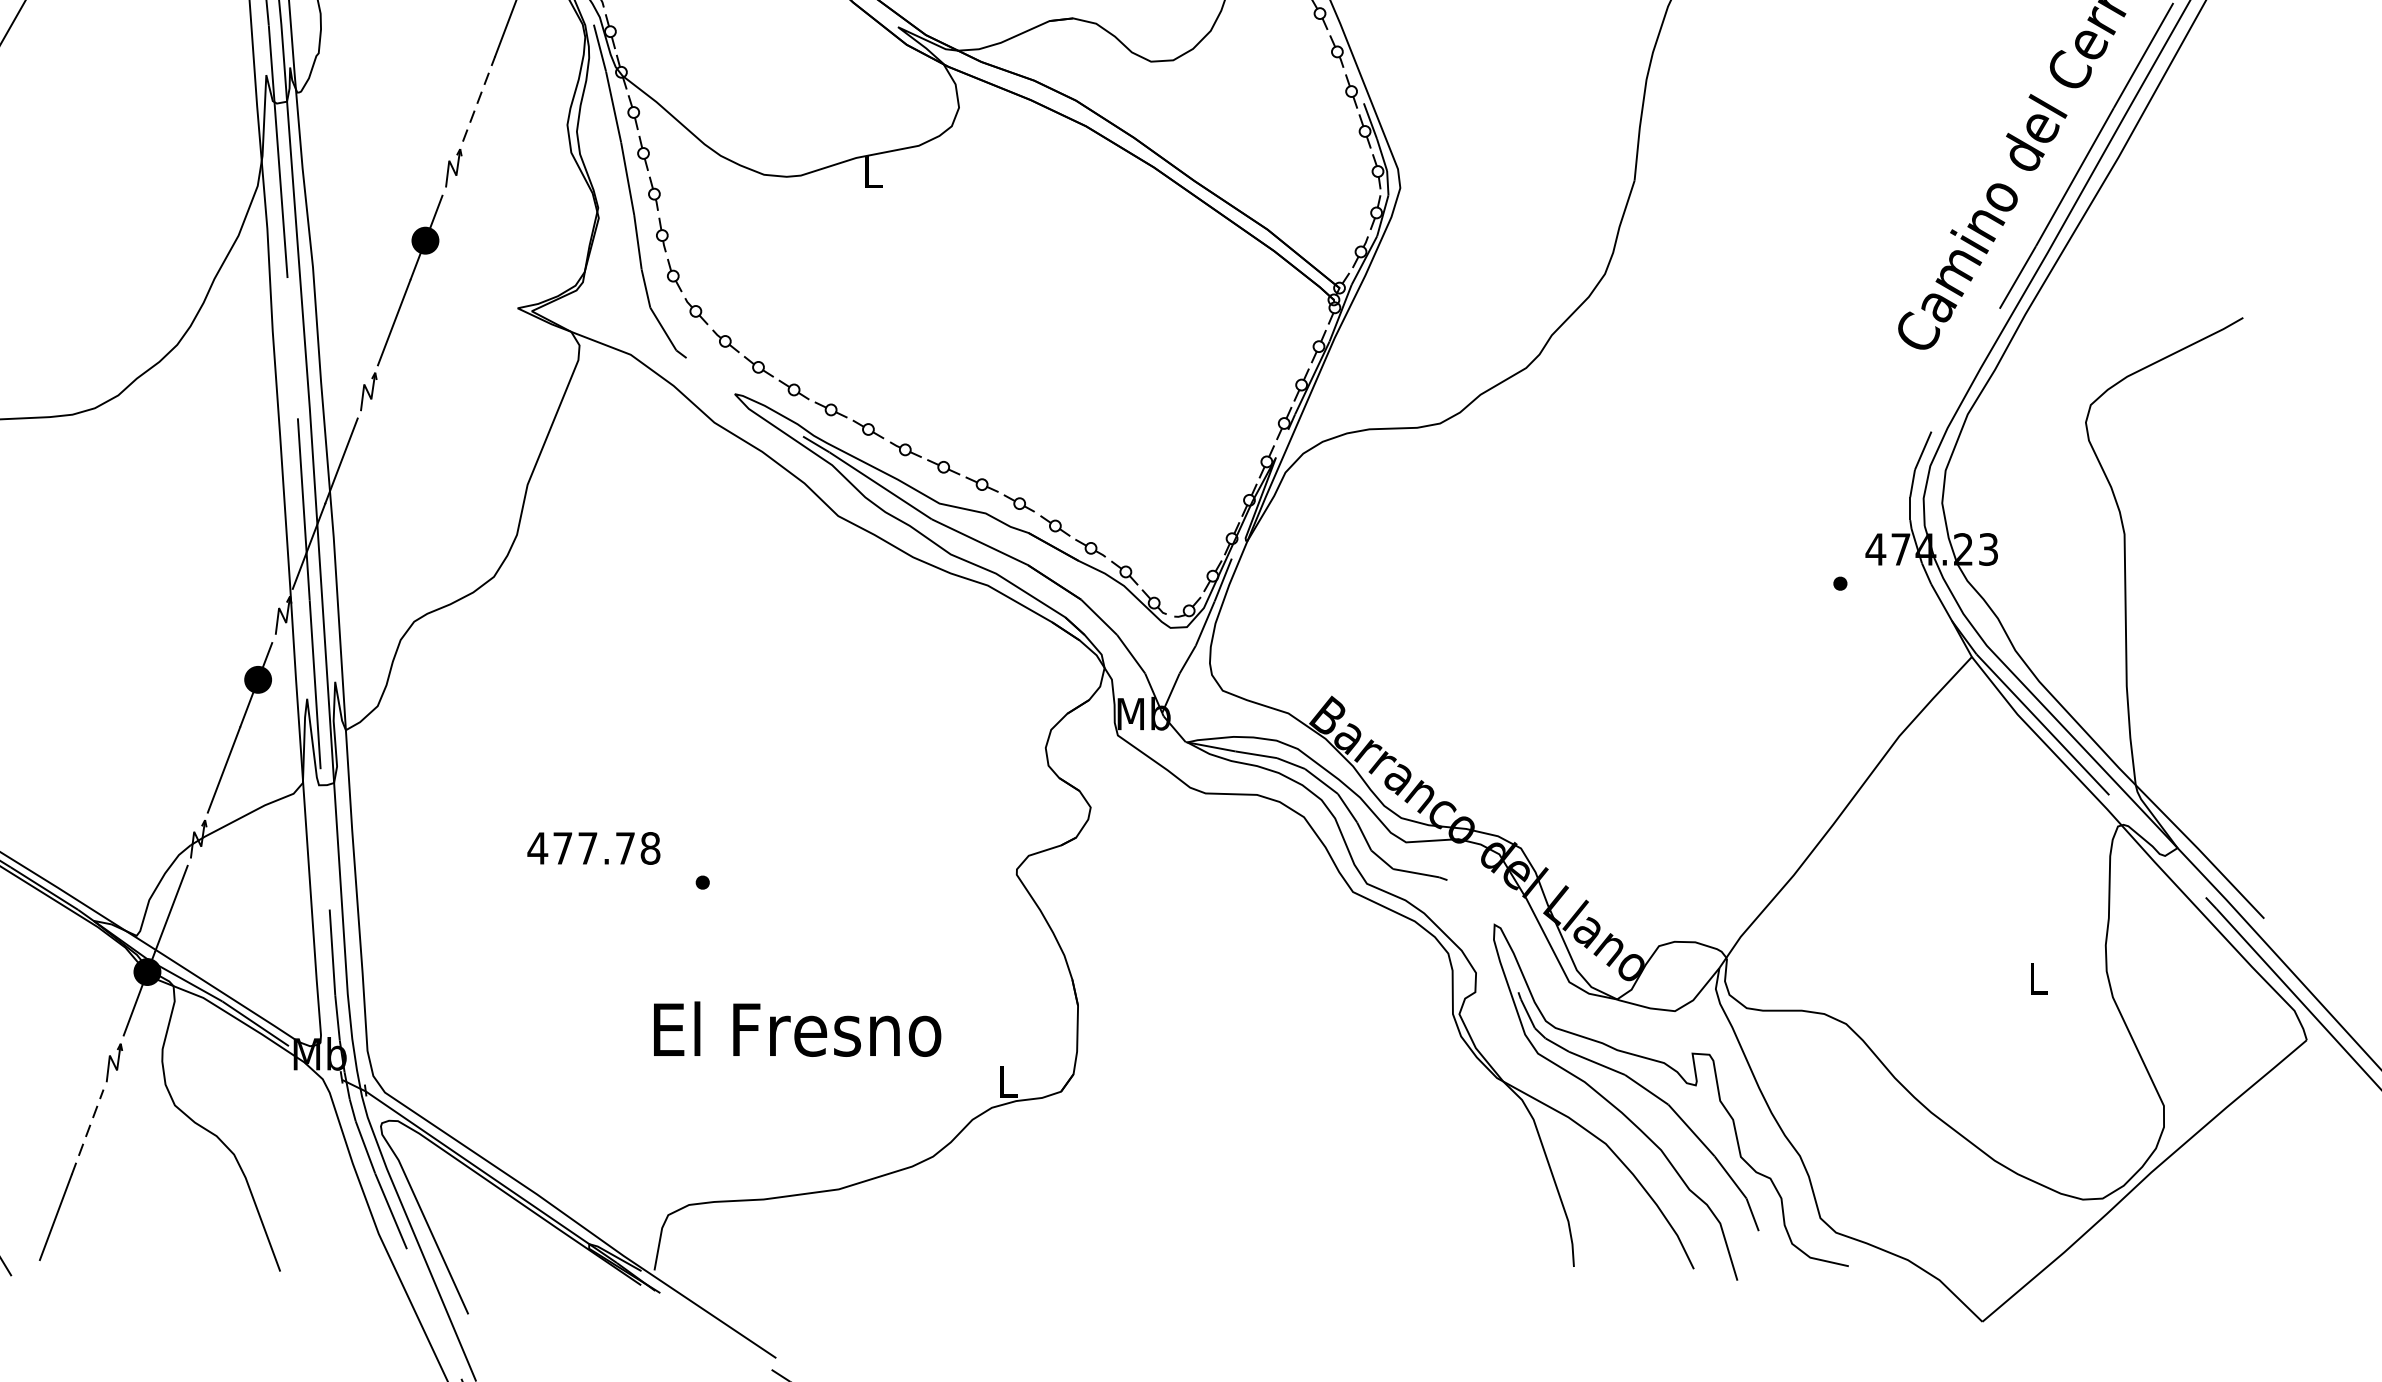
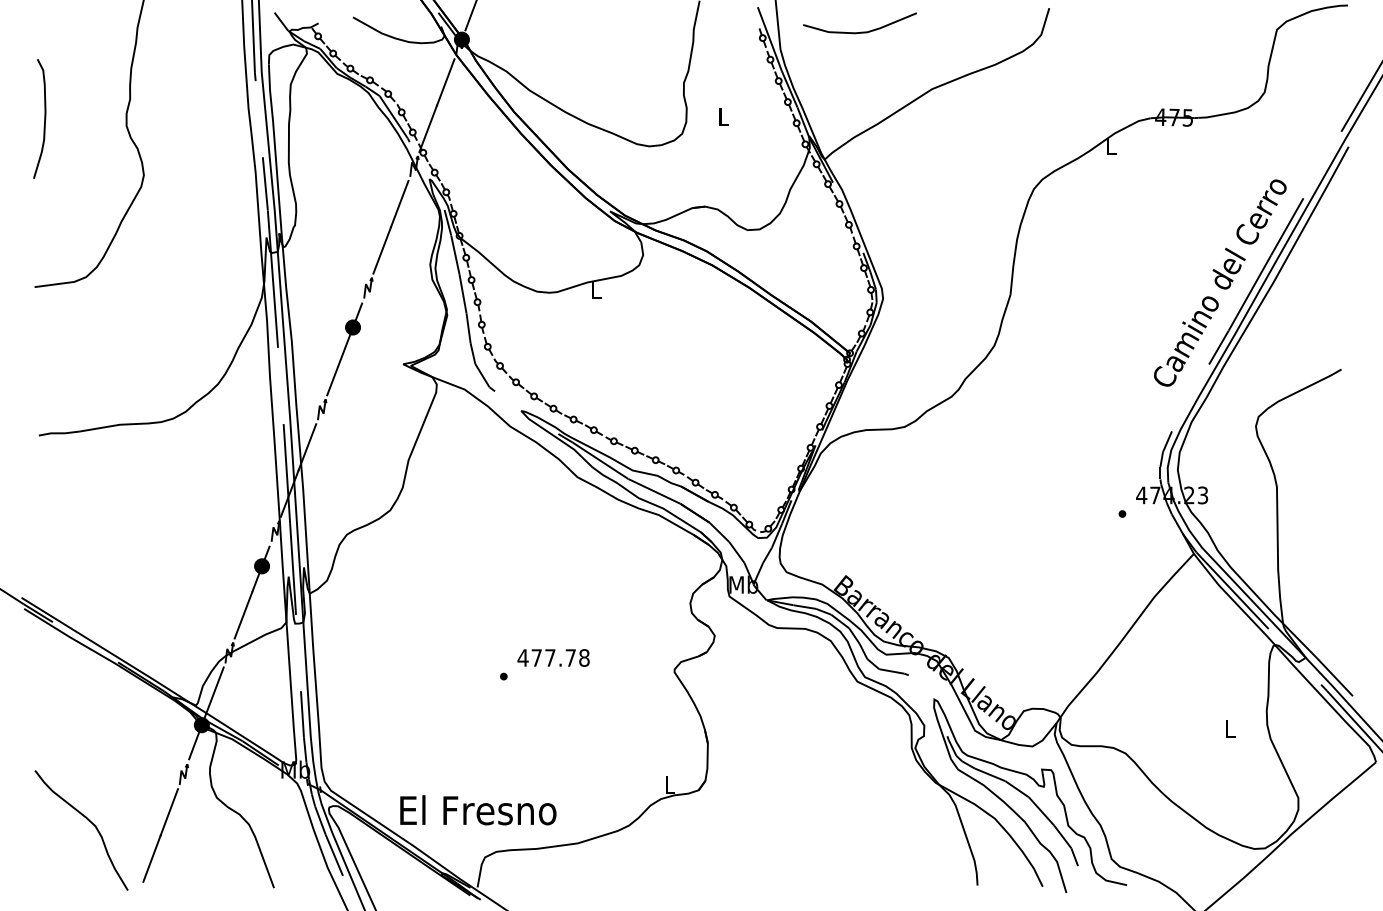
line: (479, 99) -> (382, 250), dashed -> solid
text: (593, 847) -> (553, 657), moved
text: (797, 1029) -> (478, 810), moved
line: (87, 1132) -> (169, 812), dashed -> solid

